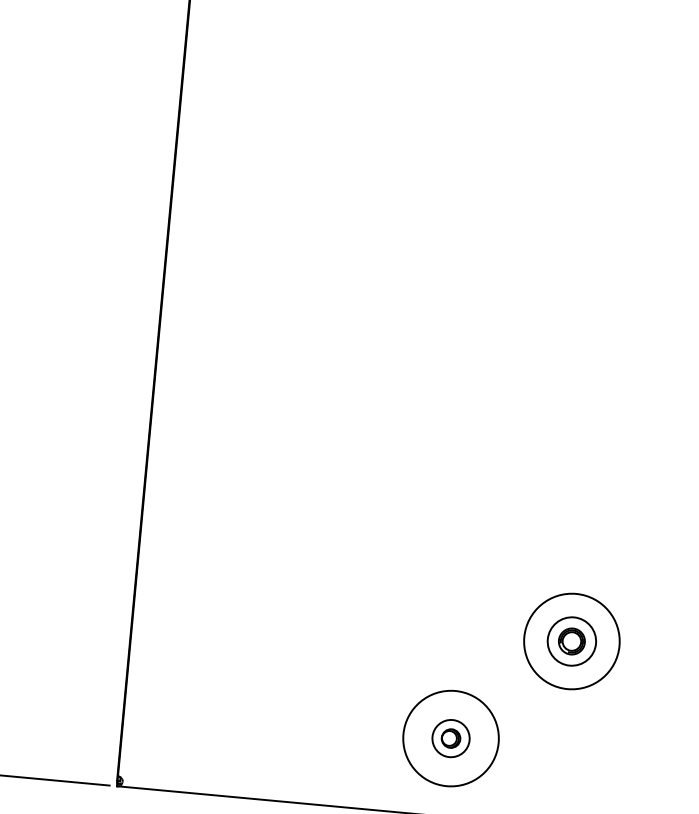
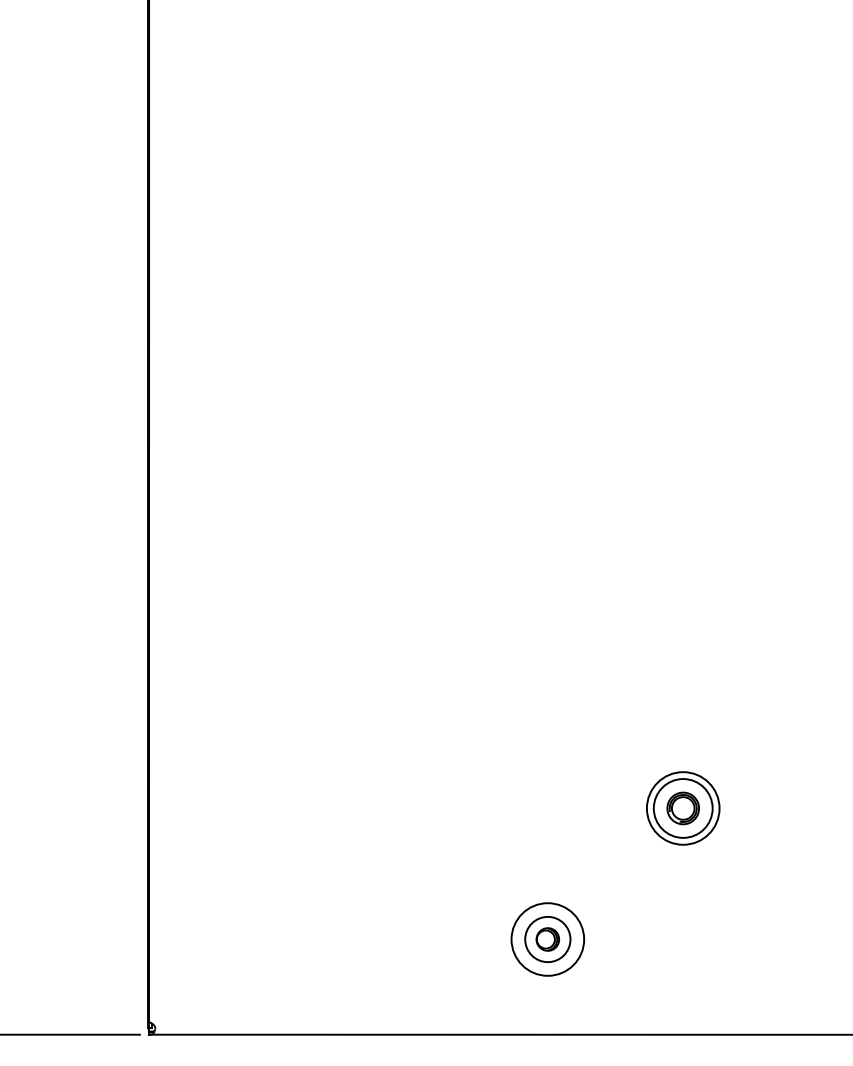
circle: (571, 641) -> (682, 808), size x0.62
circle: (450, 738) -> (547, 939), size x0.62

